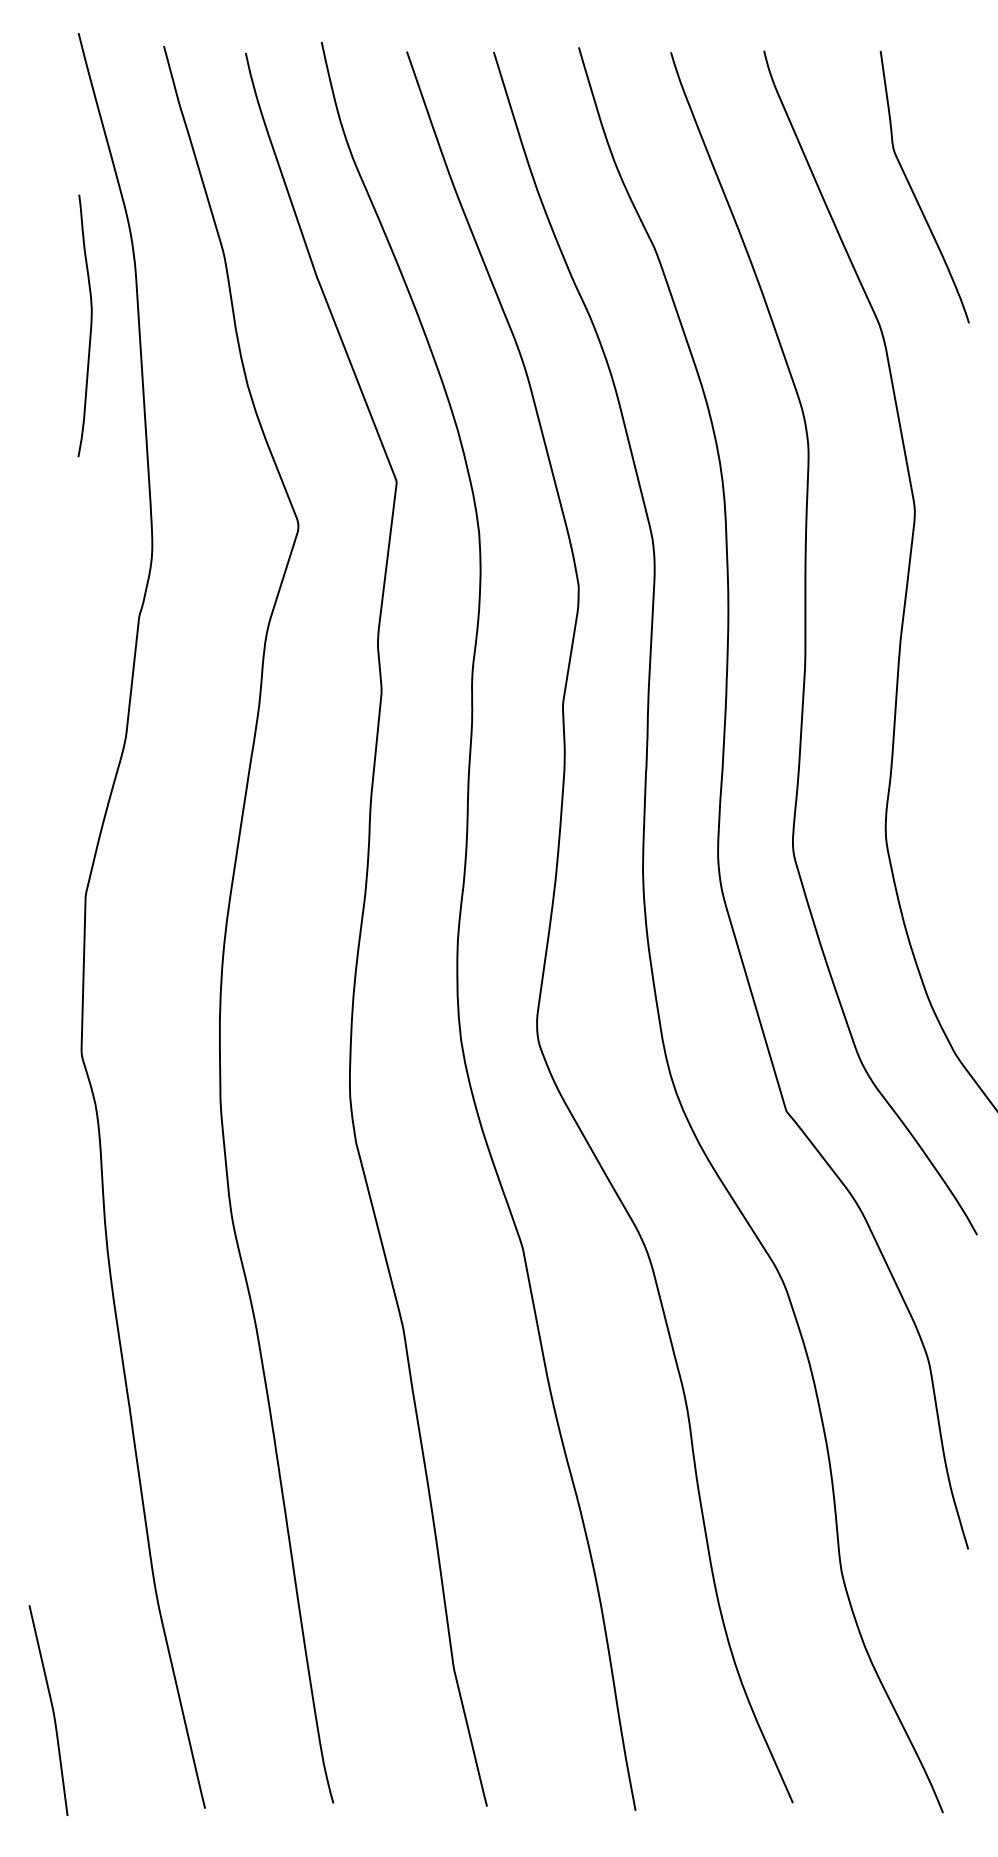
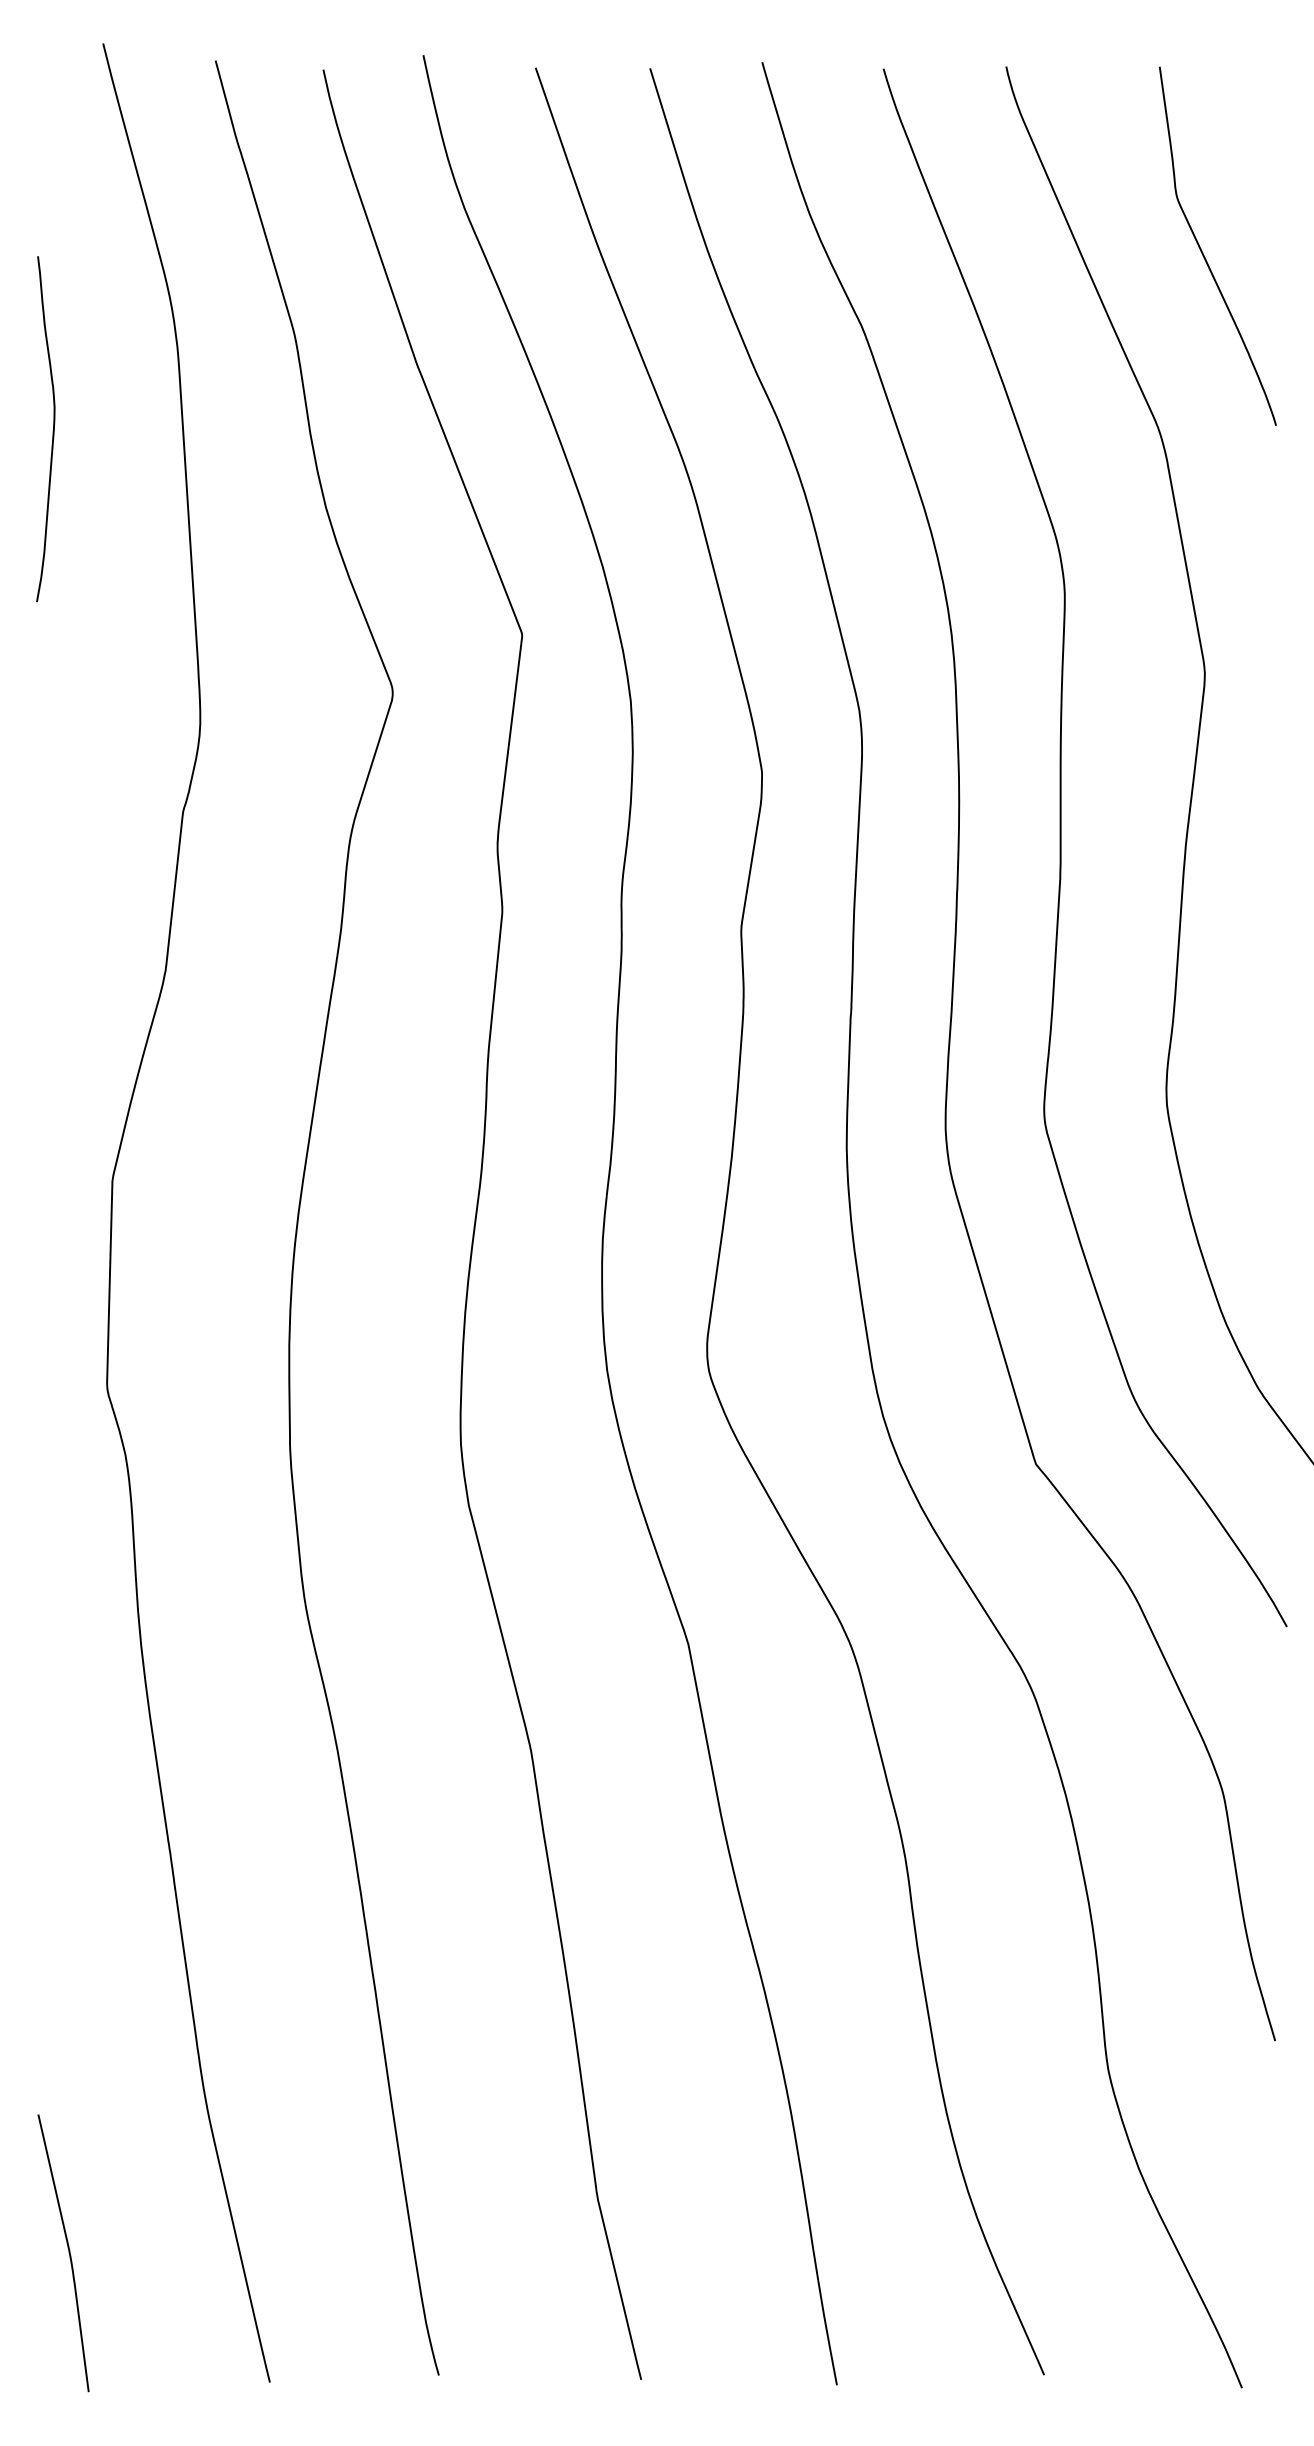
curve: (90, 326) -> (52, 430), moved

